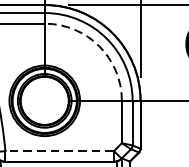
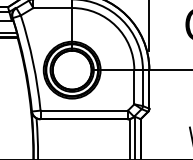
arc: (99, 46) -> (116, 26), dashed -> solid
line: (60, 150) -> (84, 110), dashed -> solid

